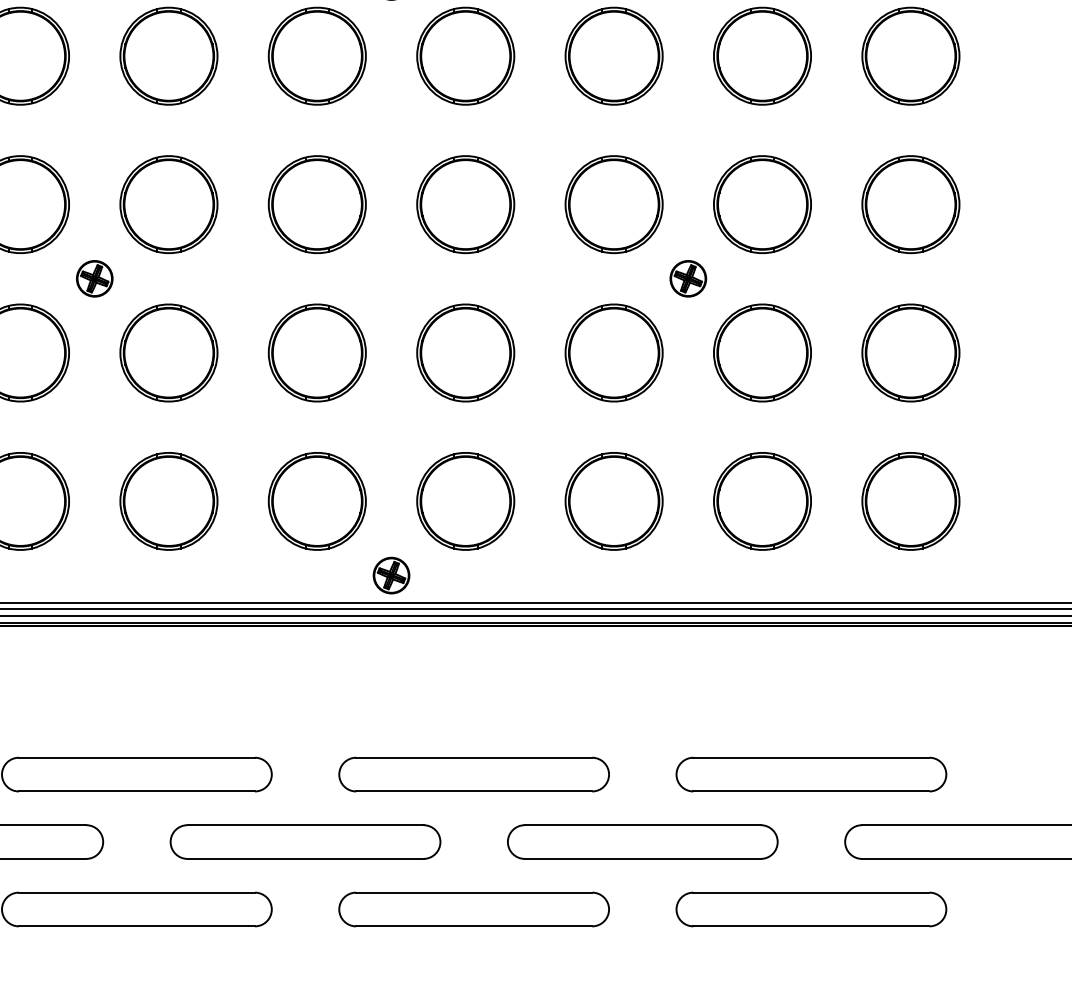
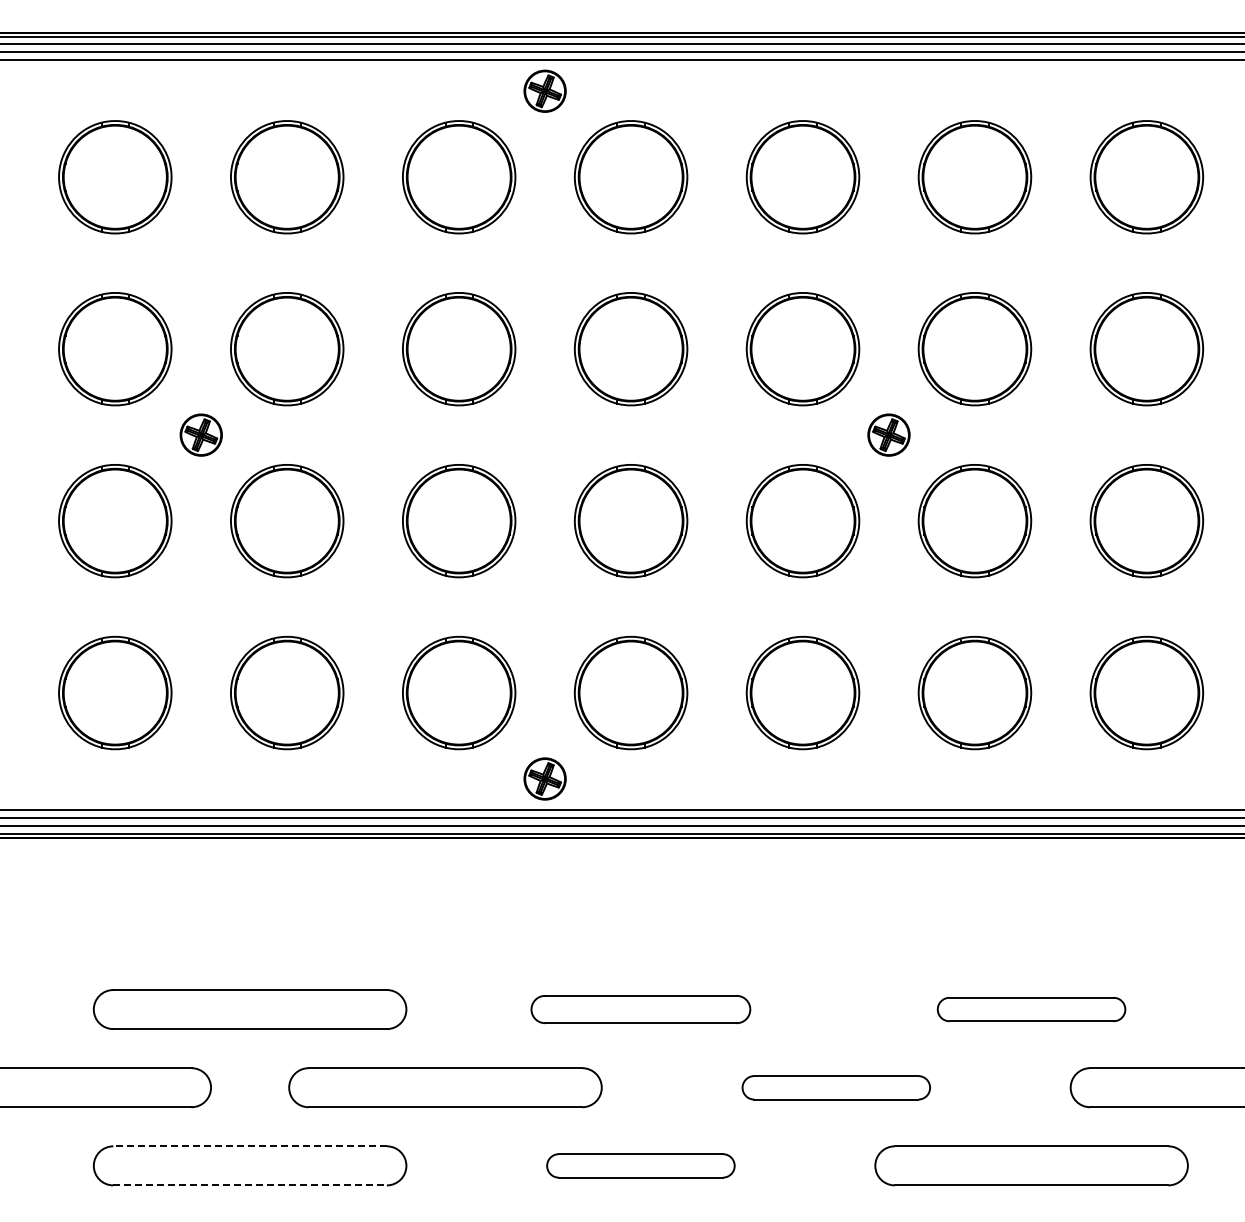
part: (473, 774) -> (640, 1009), size x0.7
part: (811, 774) -> (1031, 1009), size x0.6
part: (643, 841) -> (836, 1087), size x0.6
line: (137, 892) -> (250, 1146), solid -> dashed
part: (473, 909) -> (640, 1165), size x0.6
line: (137, 926) -> (250, 1185), solid -> dashed

